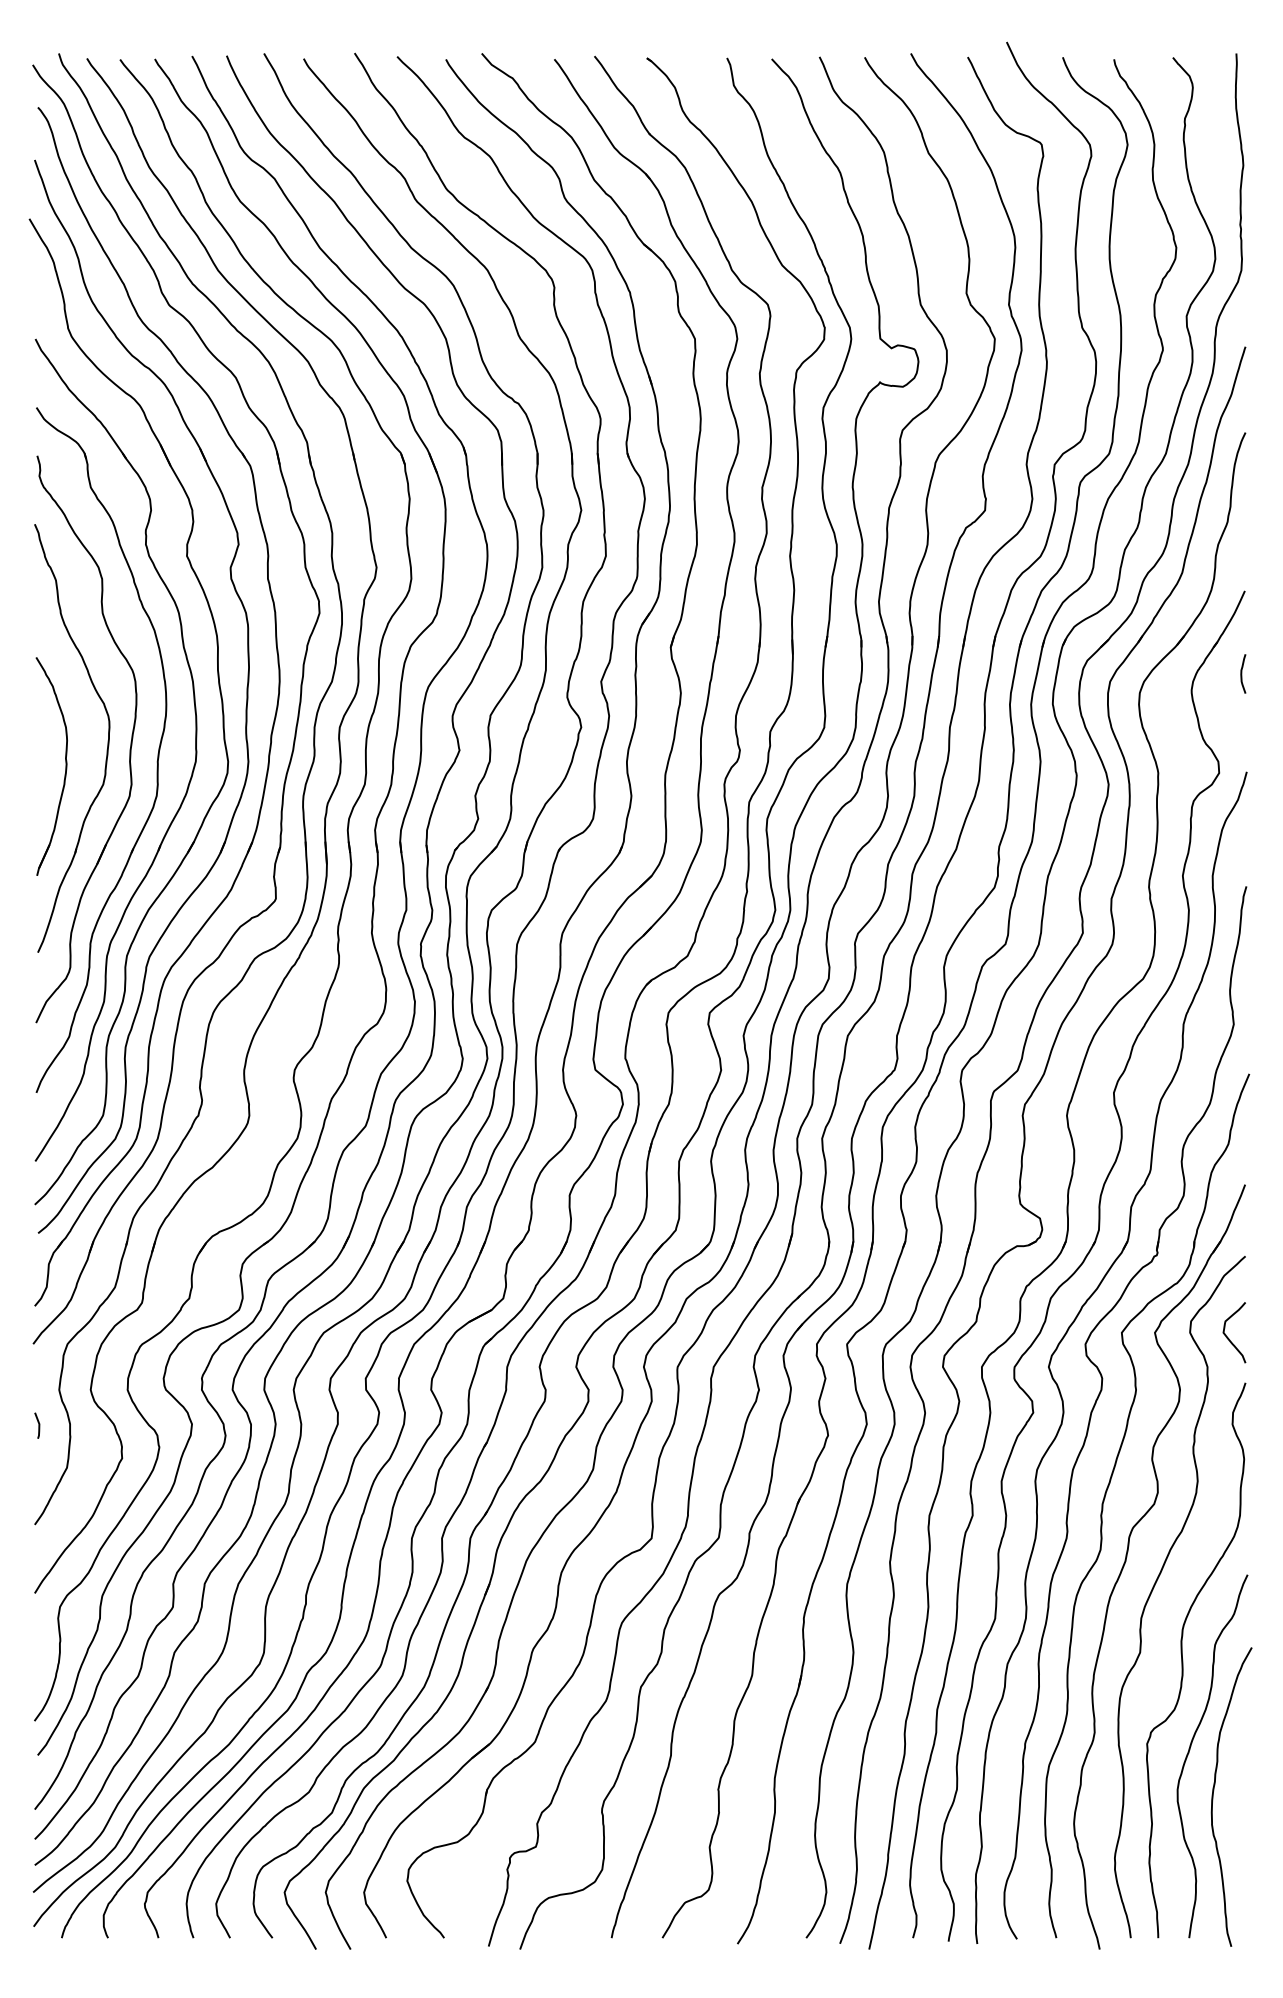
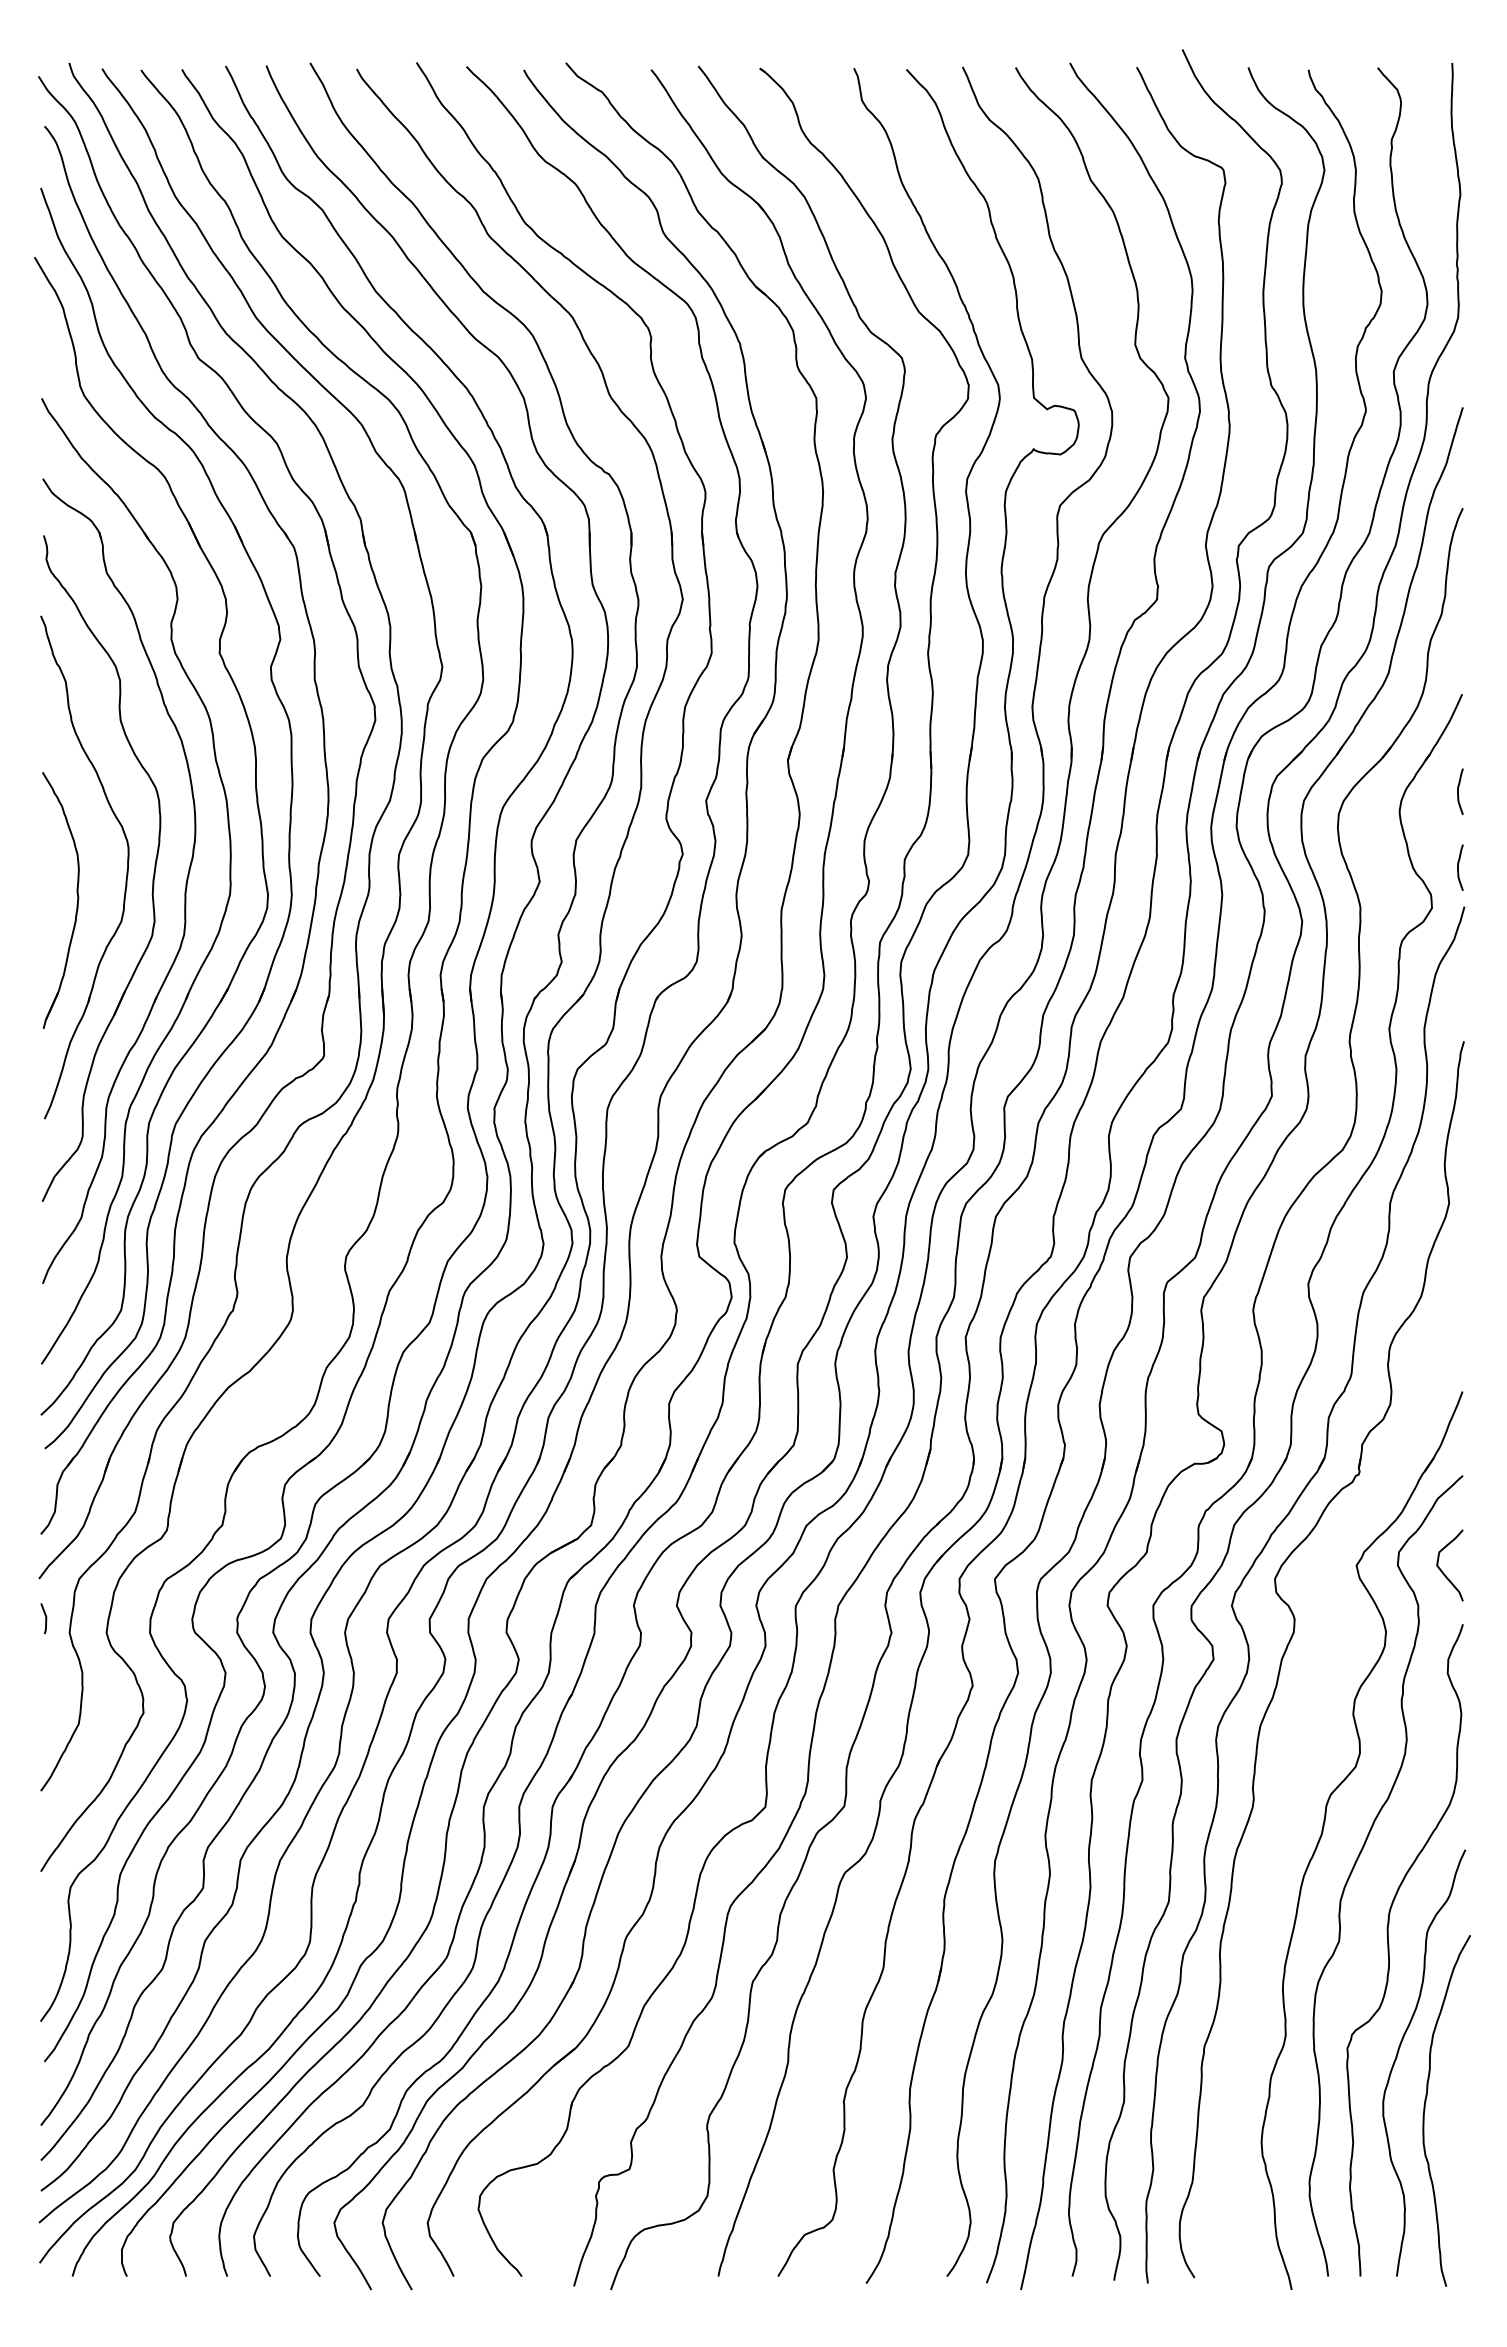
curve: (1241, 738) -> (1458, 867), added
line: (38, 1425) -> (45, 1618), moved
part: (1107, 1491) -> (1300, 1752), removed

